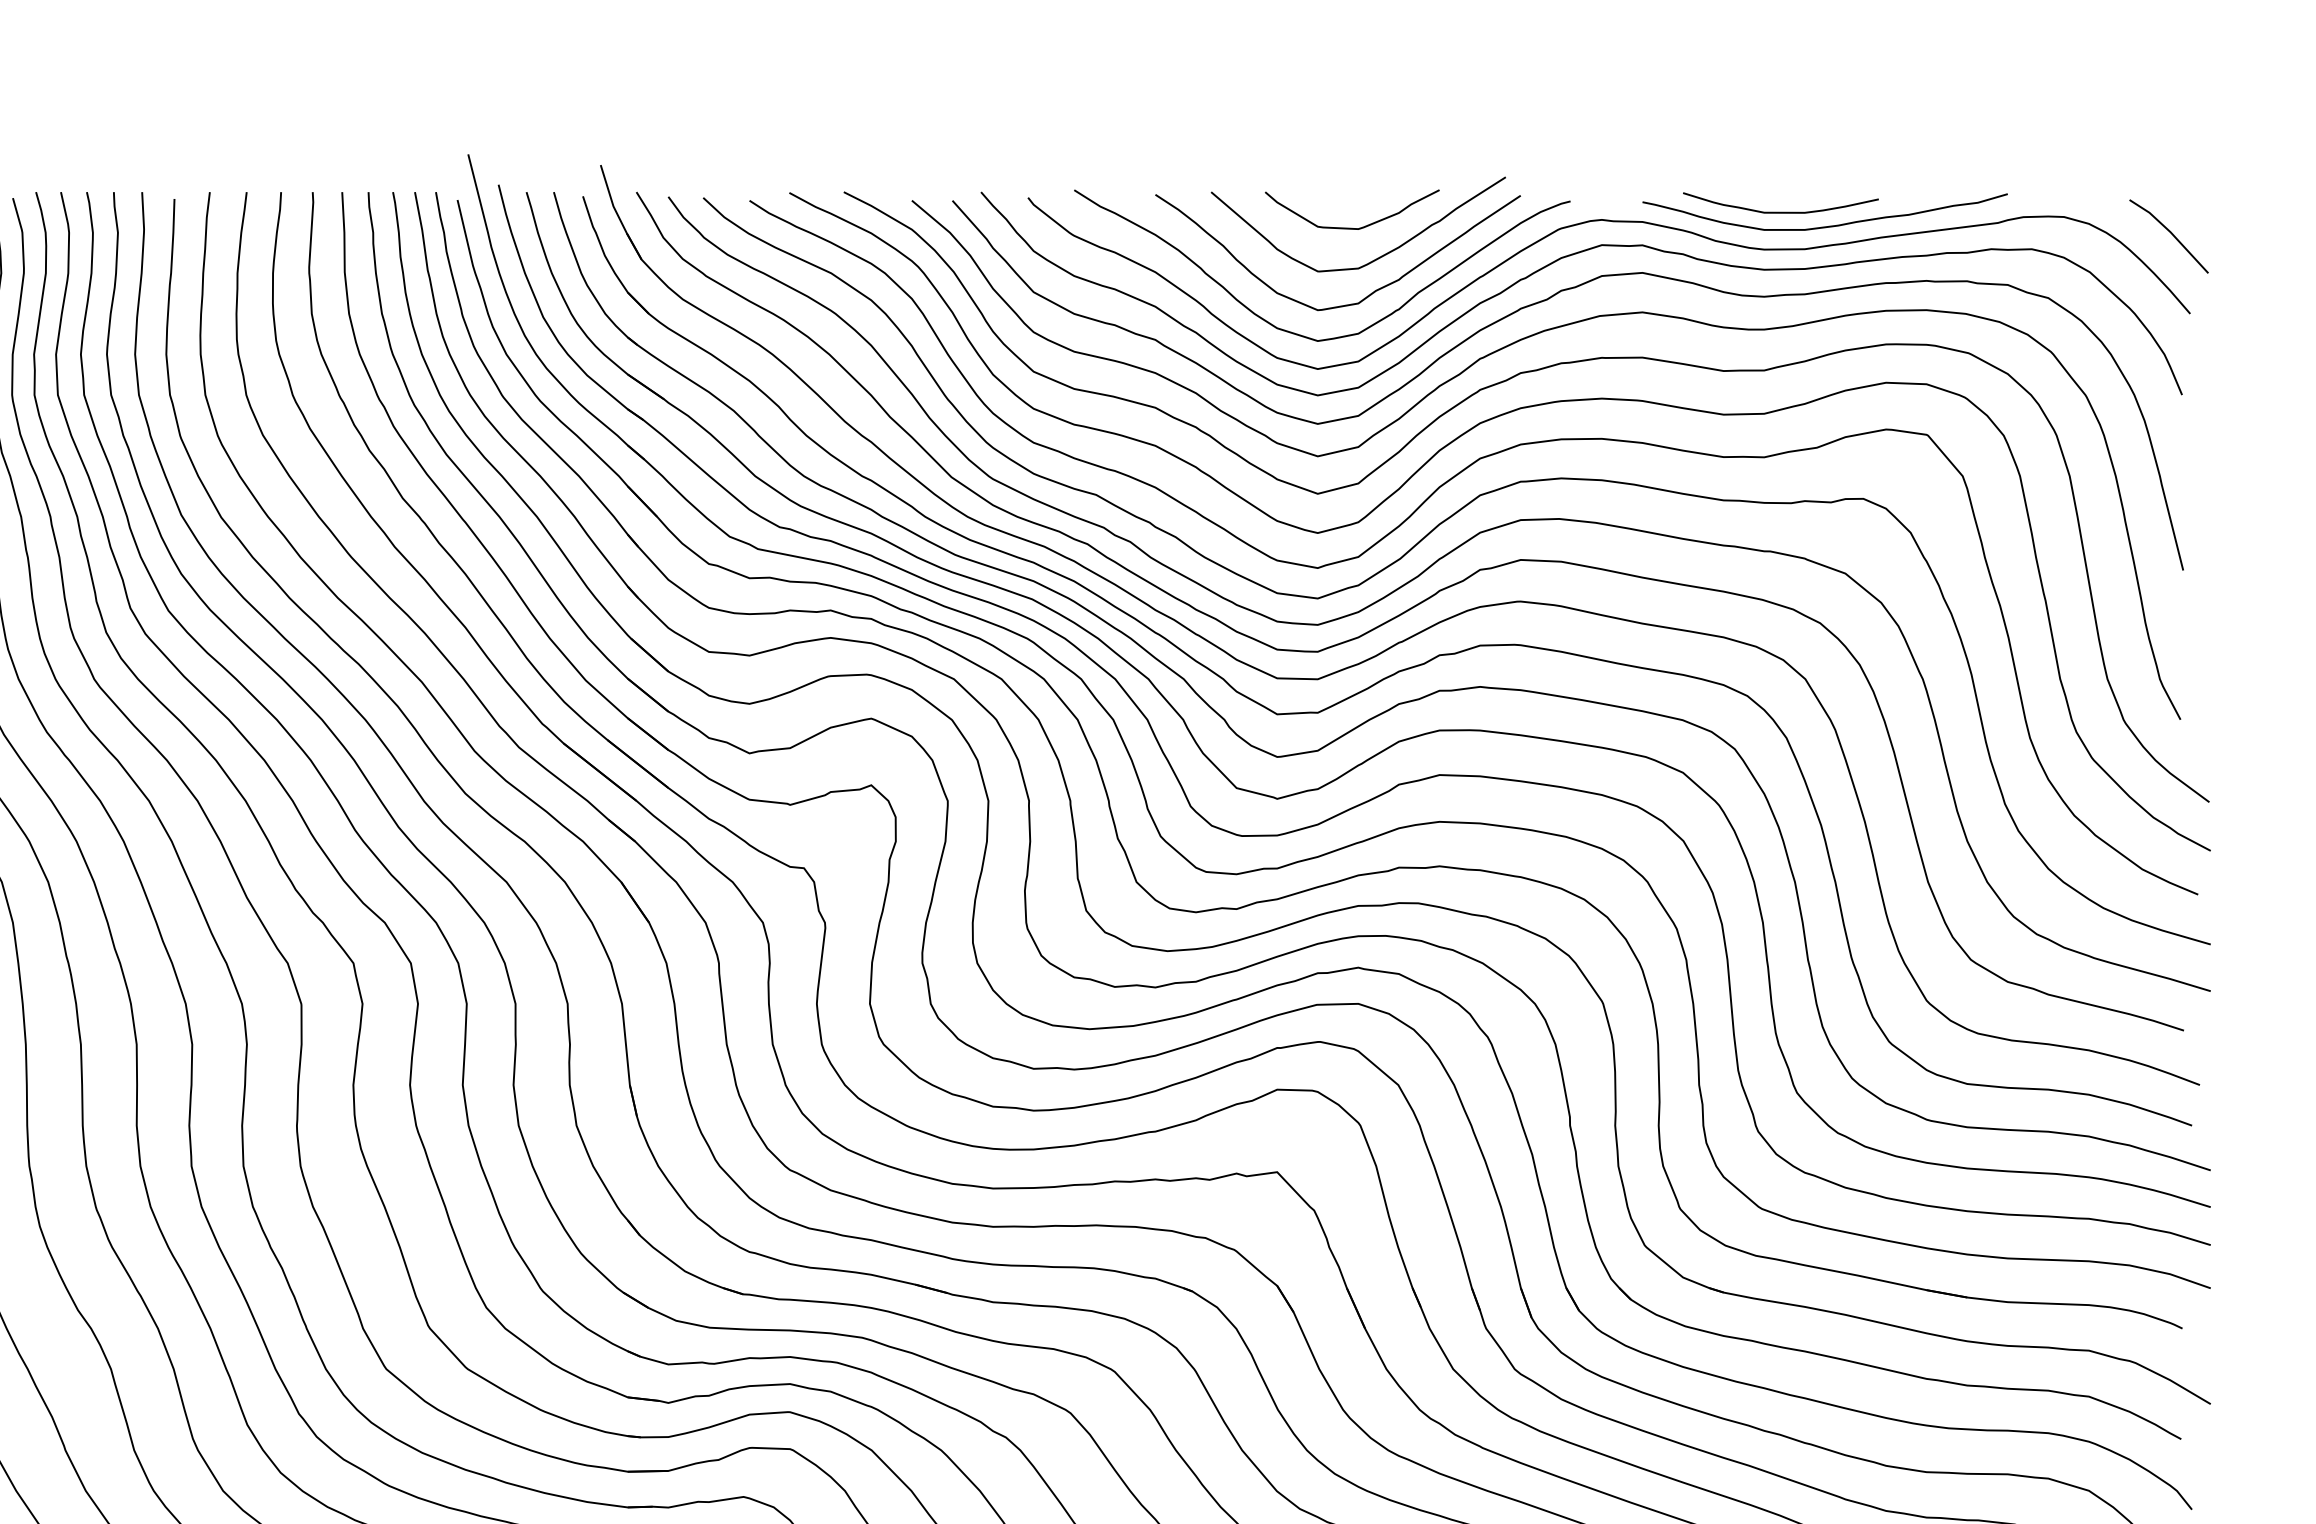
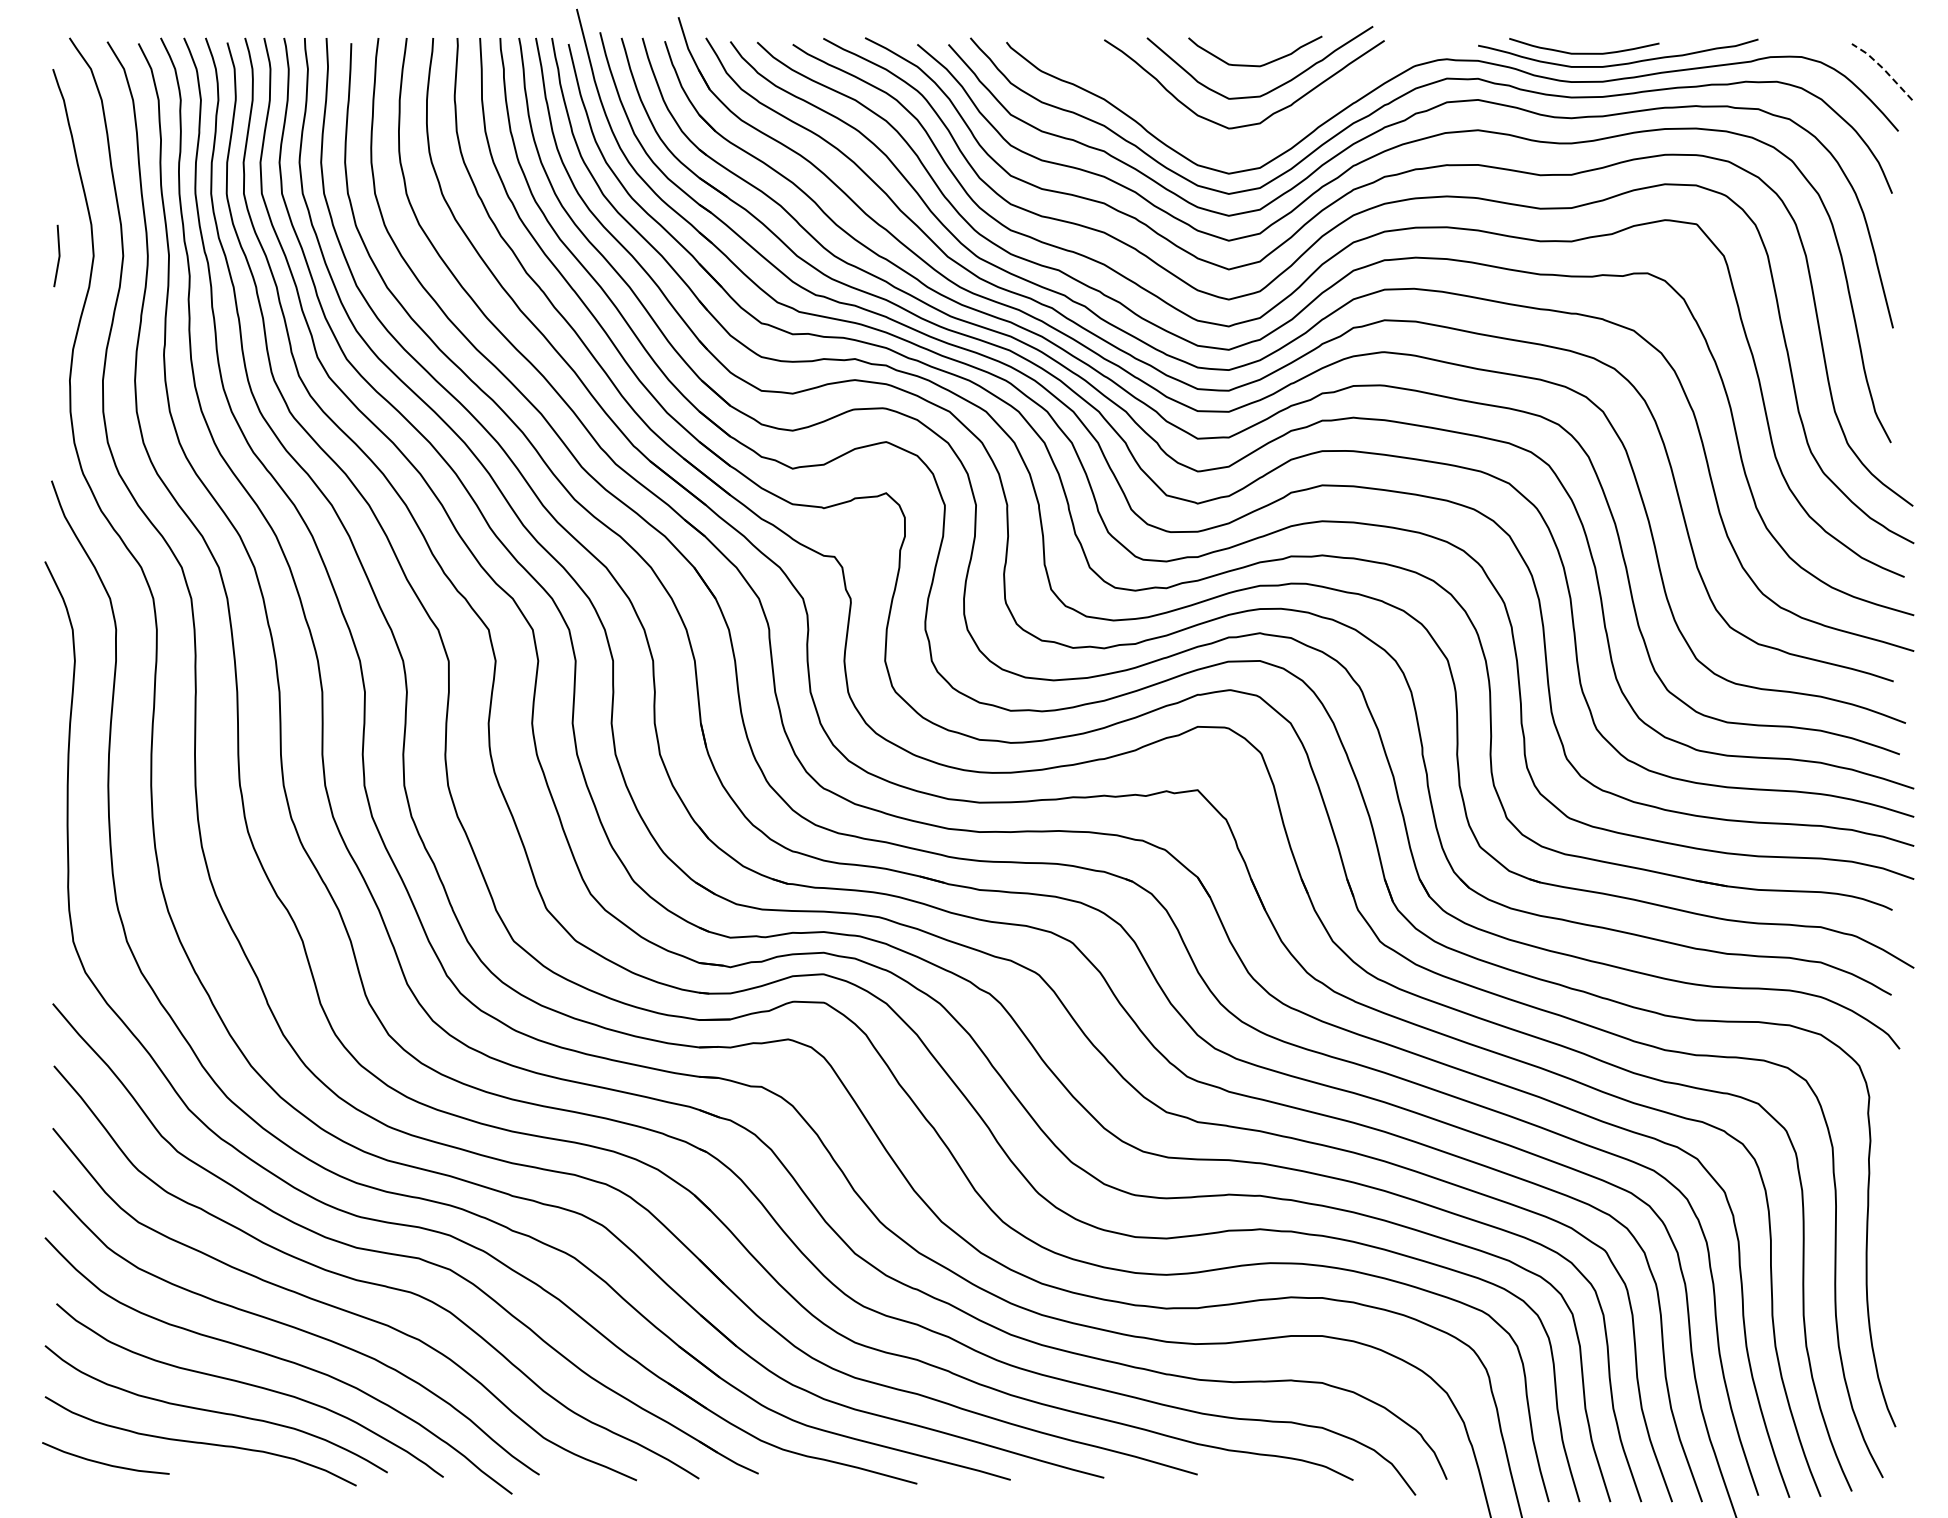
line: (2170, 231) -> (1883, 68), solid -> dashed
curve: (1299, 333) -> (1214, 146), removed

